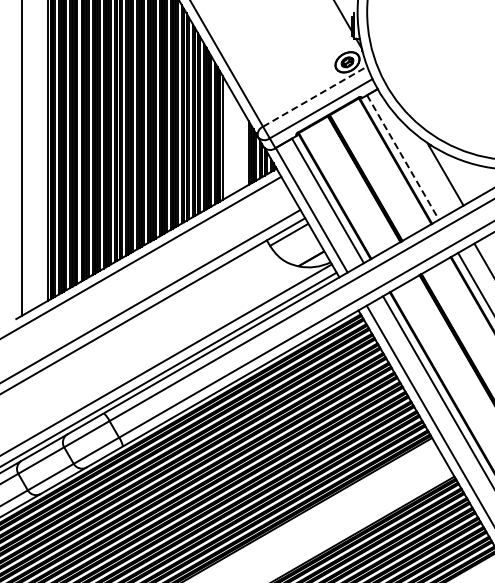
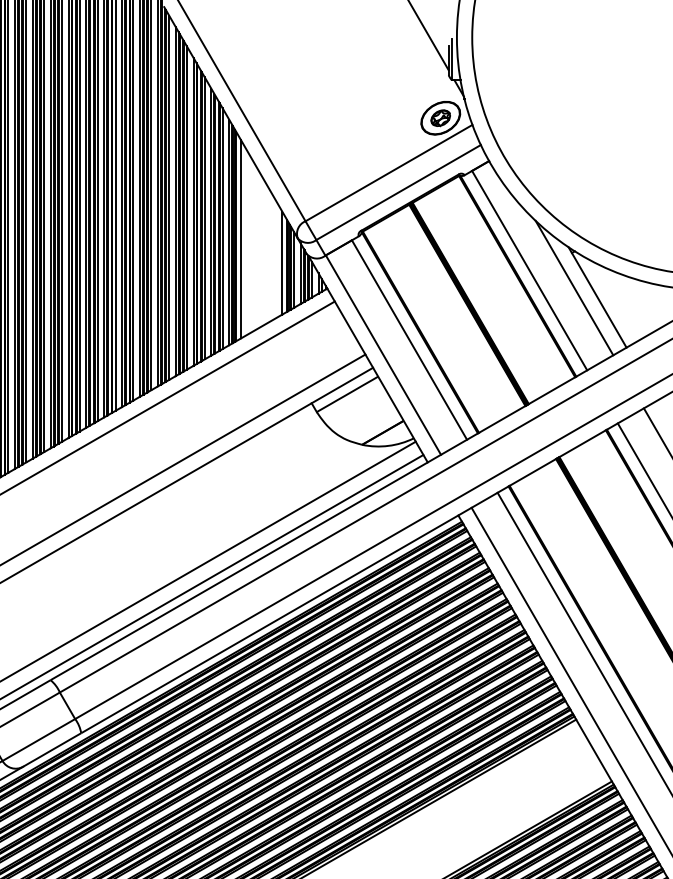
line: (315, 96) -> (389, 172), dashed -> solid
line: (403, 157) -> (530, 270), dashed -> solid
line: (430, 168) -> (573, 288), added

